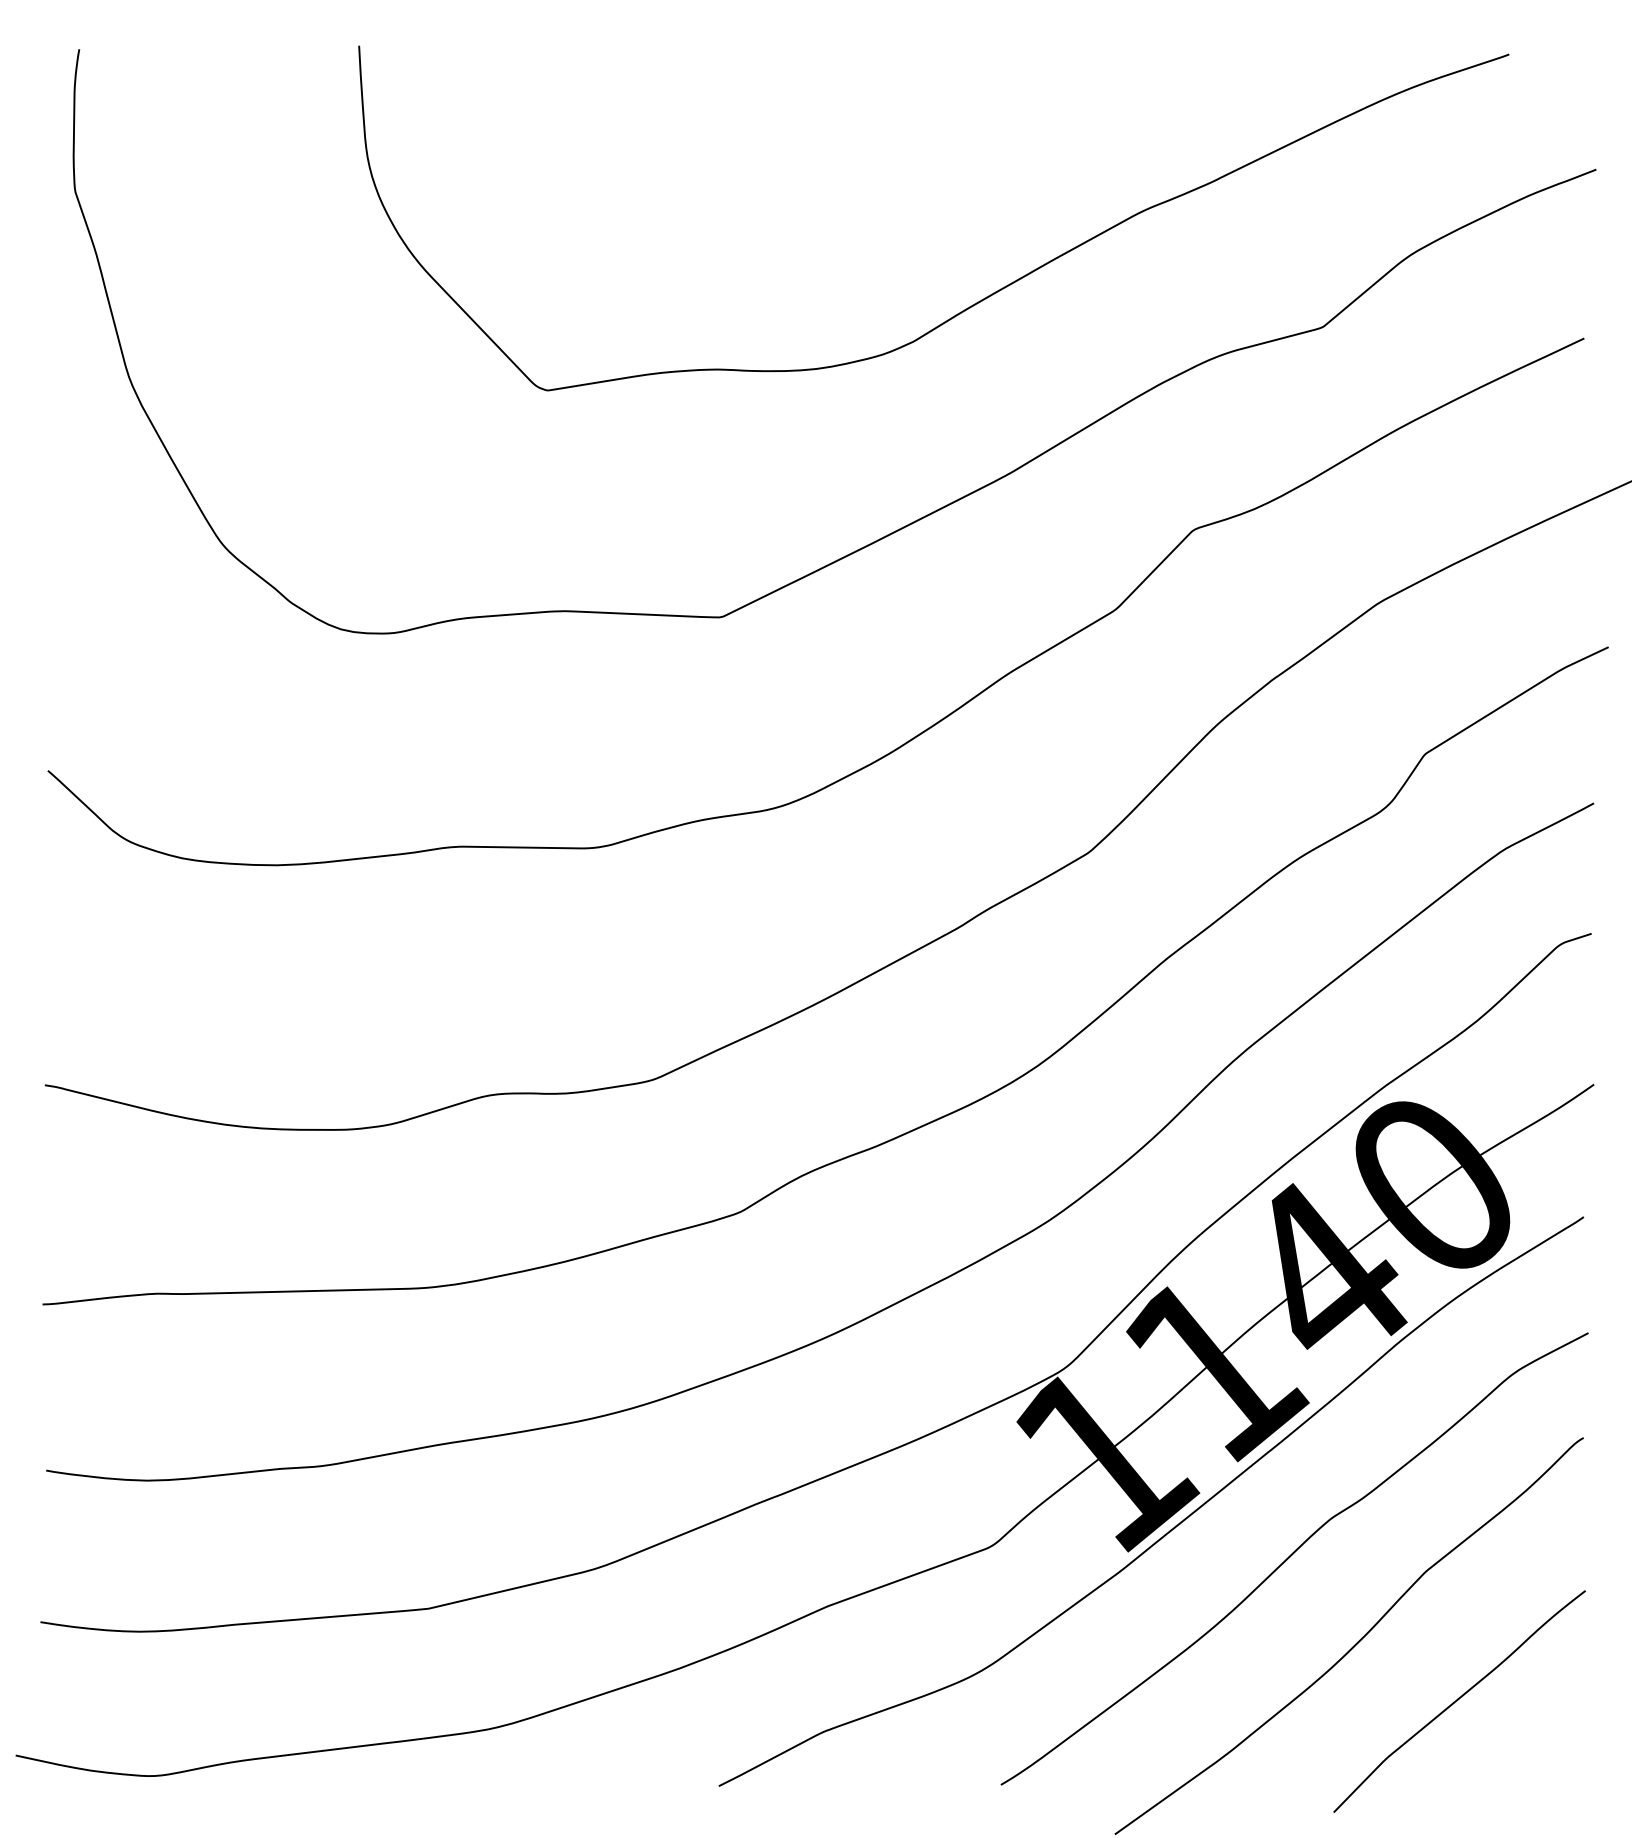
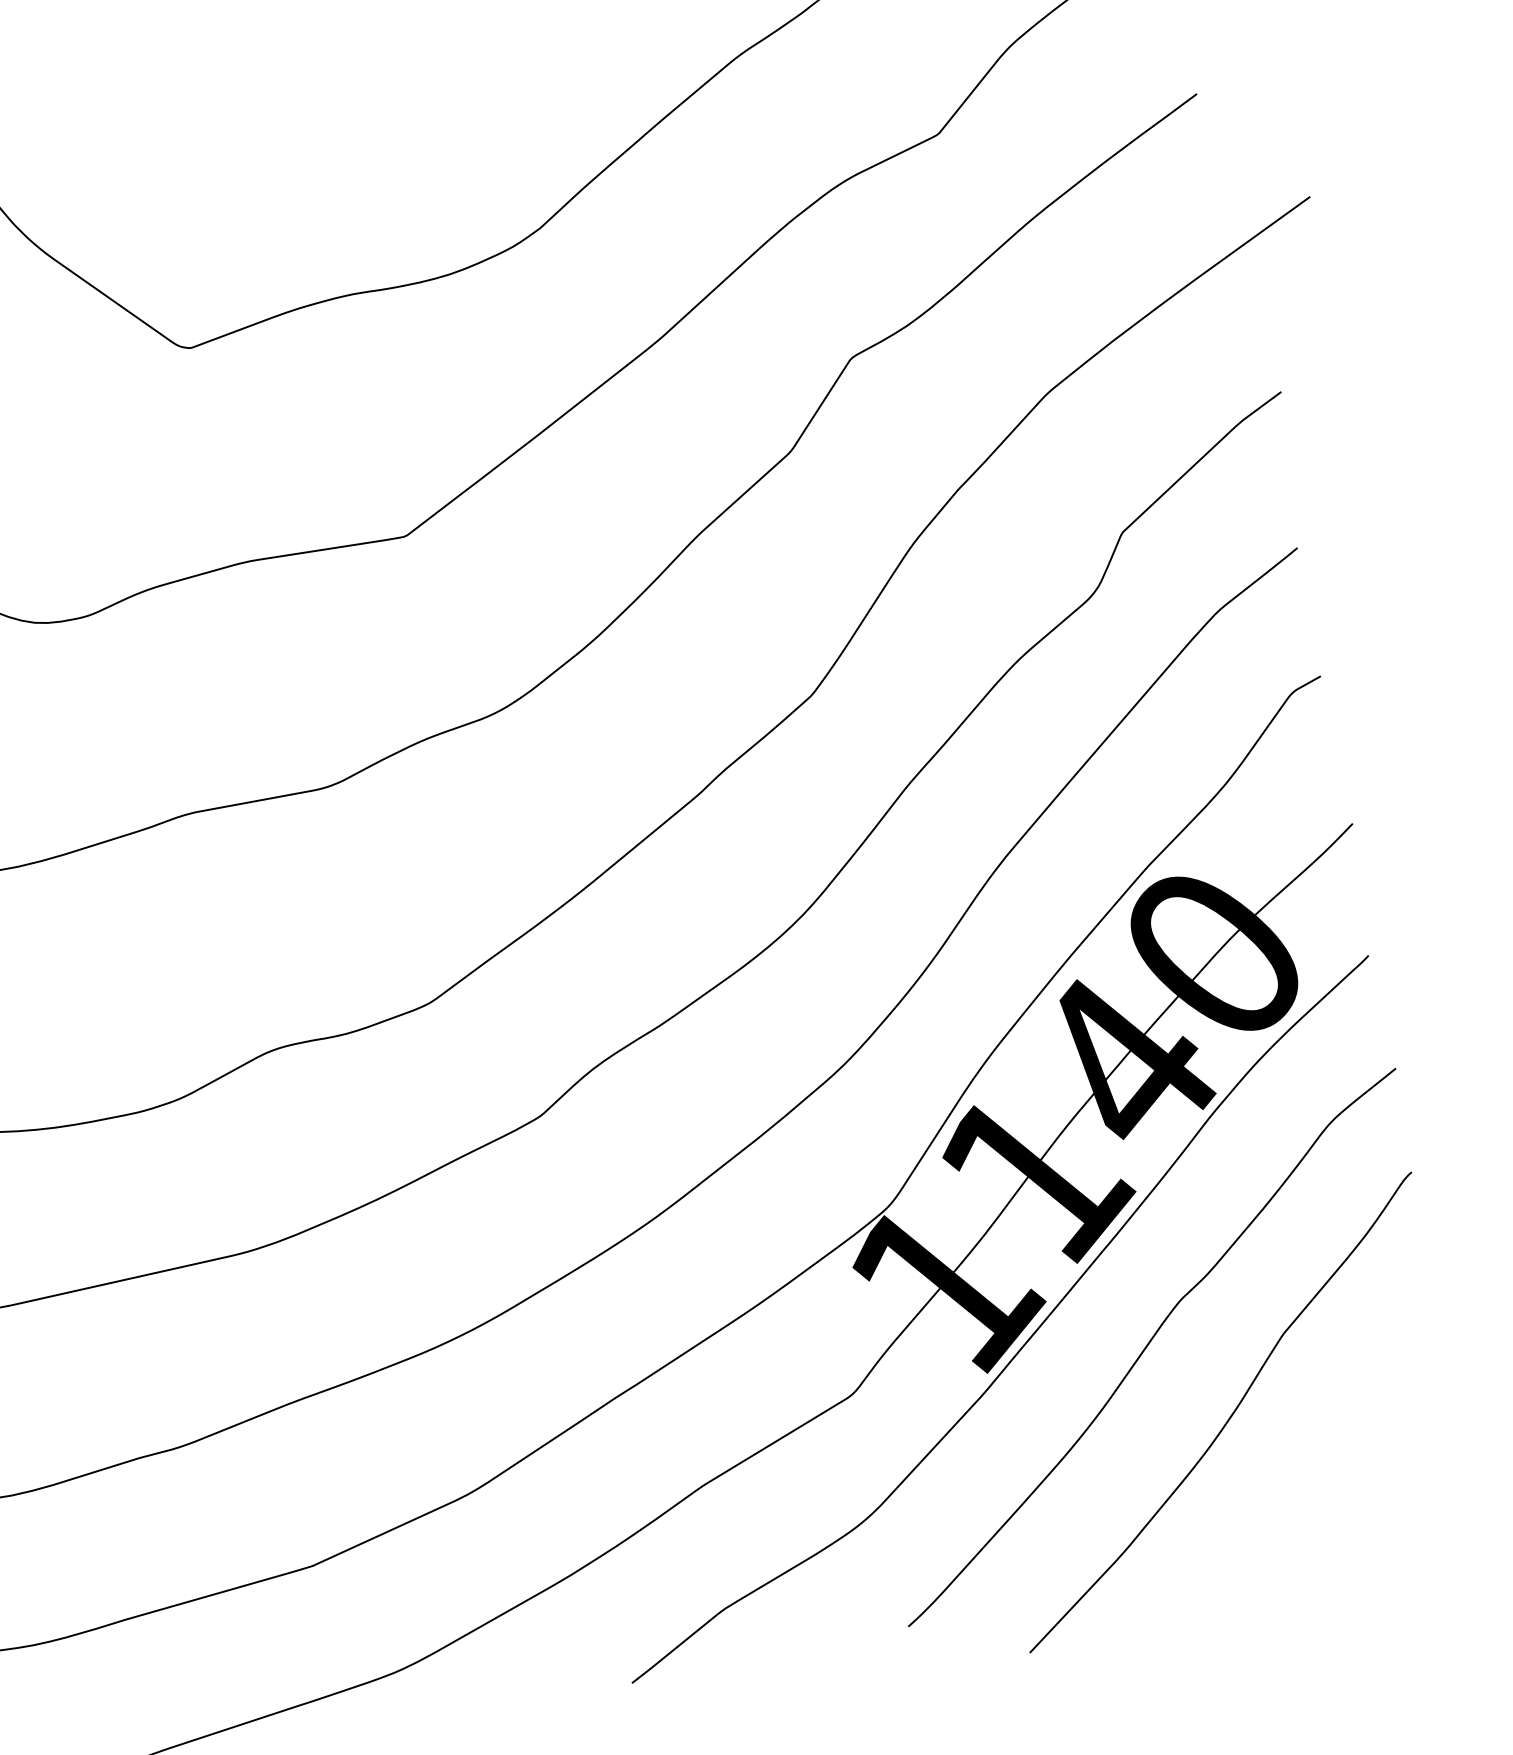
curve: (1458, 1700) -> (1340, 1454), removed

